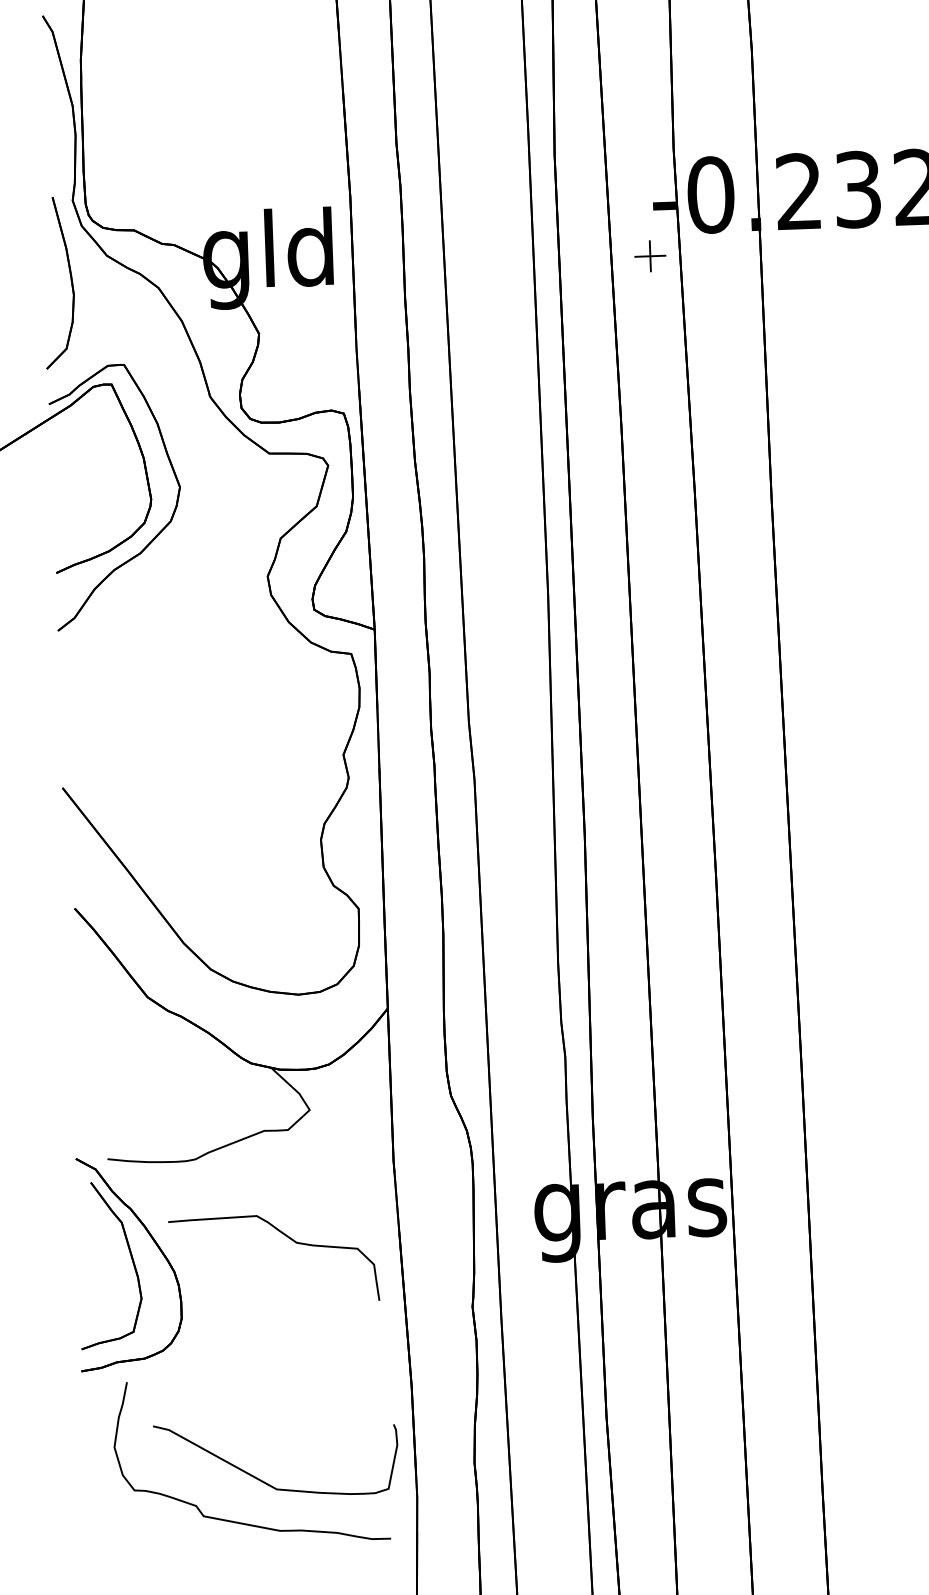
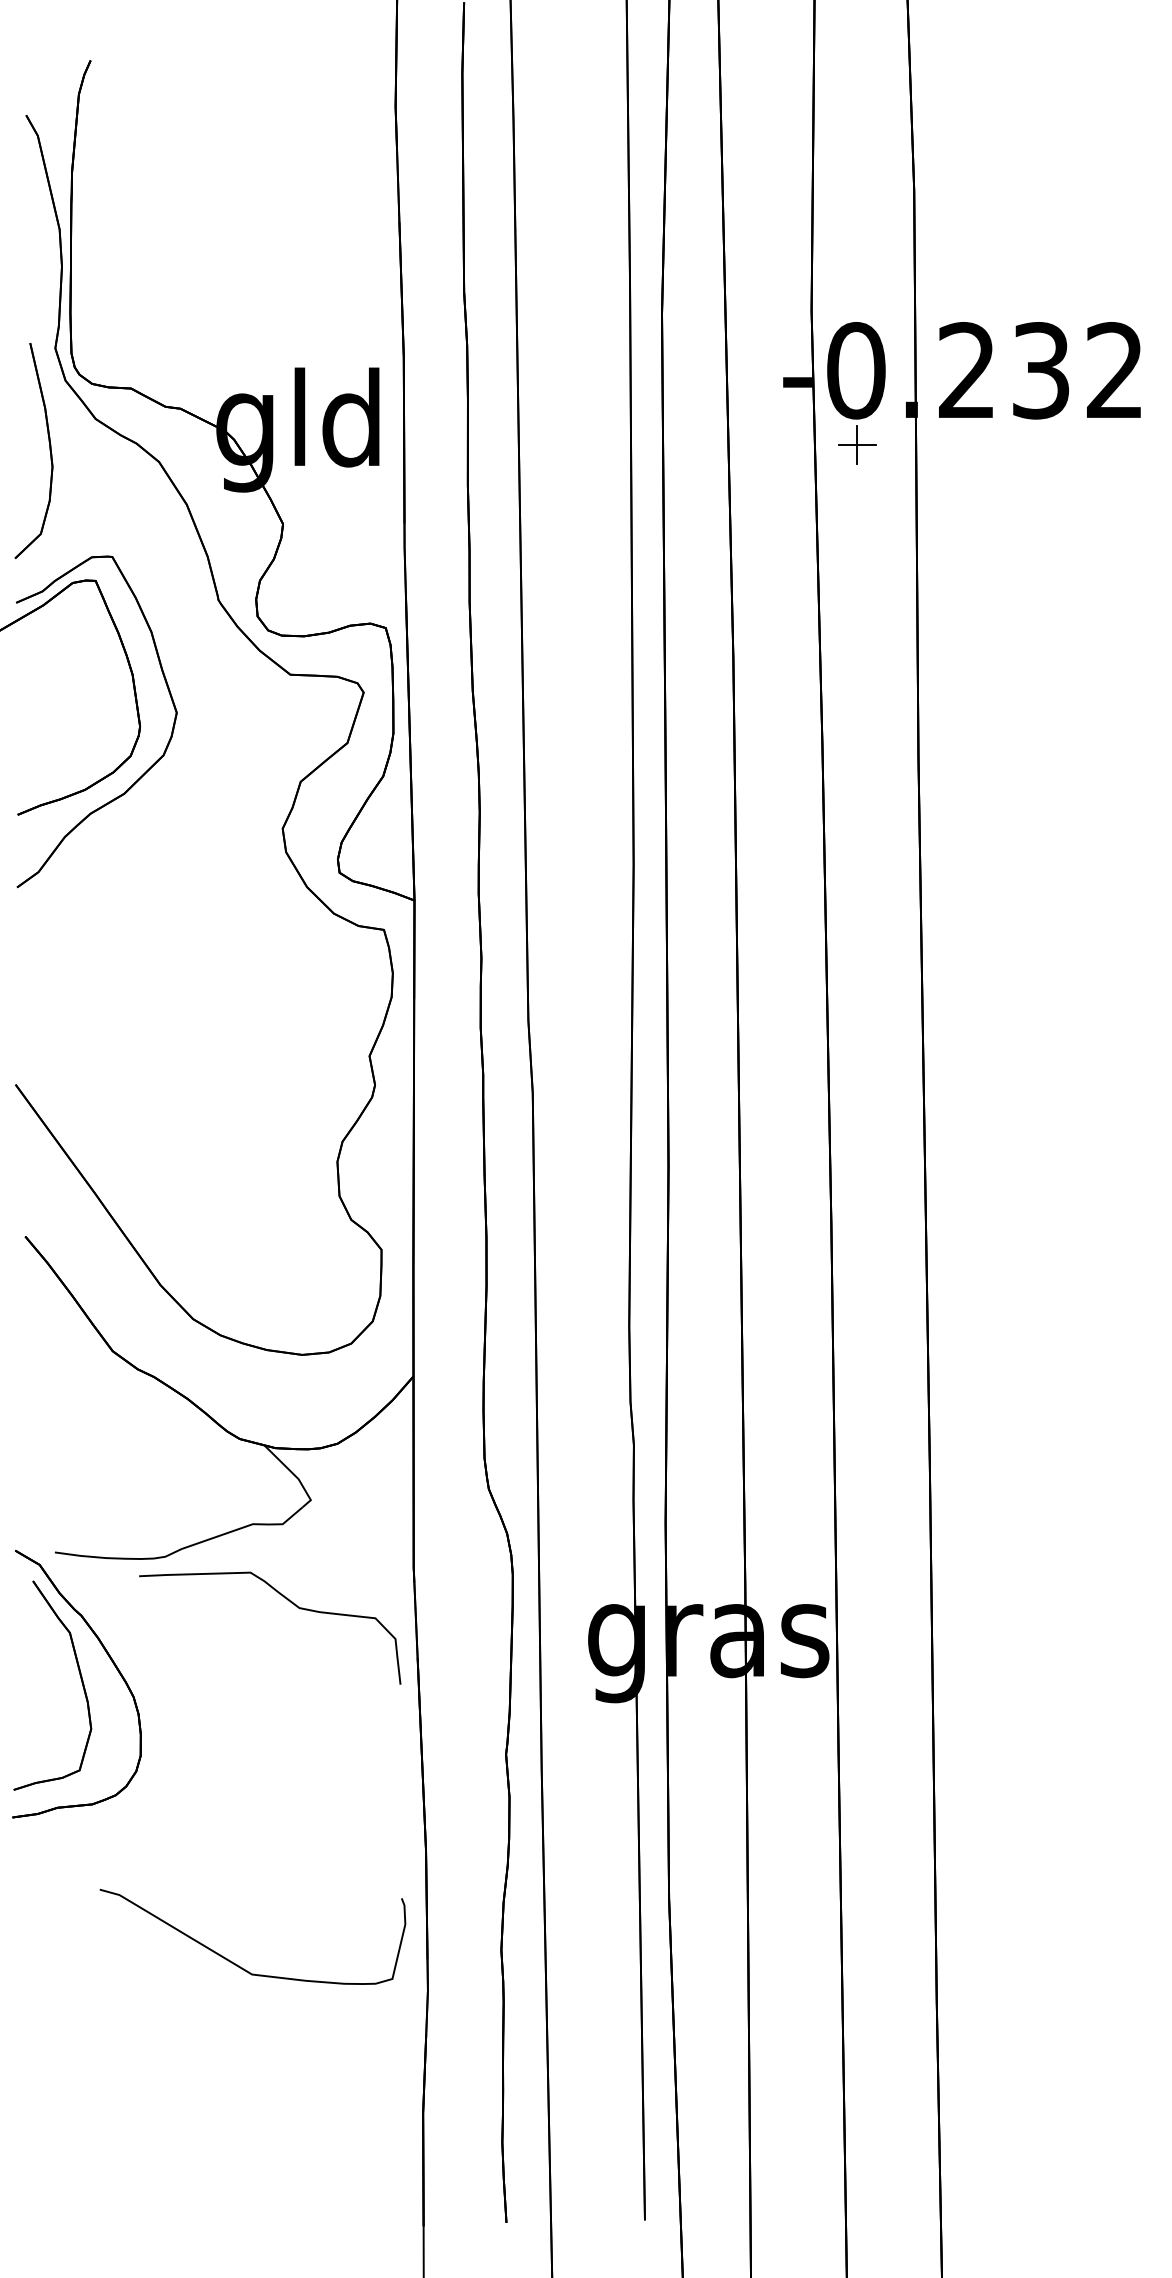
part: (650, 256) -> (857, 444), moved
curve: (290, 1239) -> (291, 1603), moved
curve: (238, 1521) -> (202, 2013), removed

